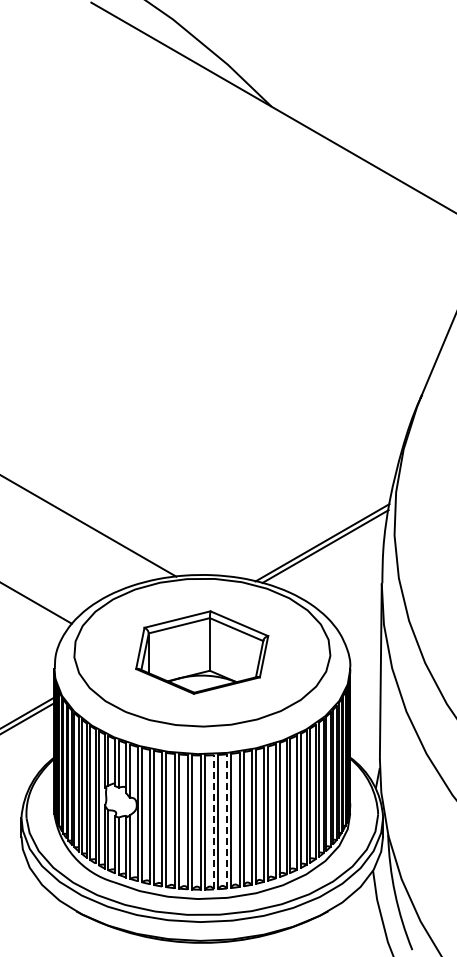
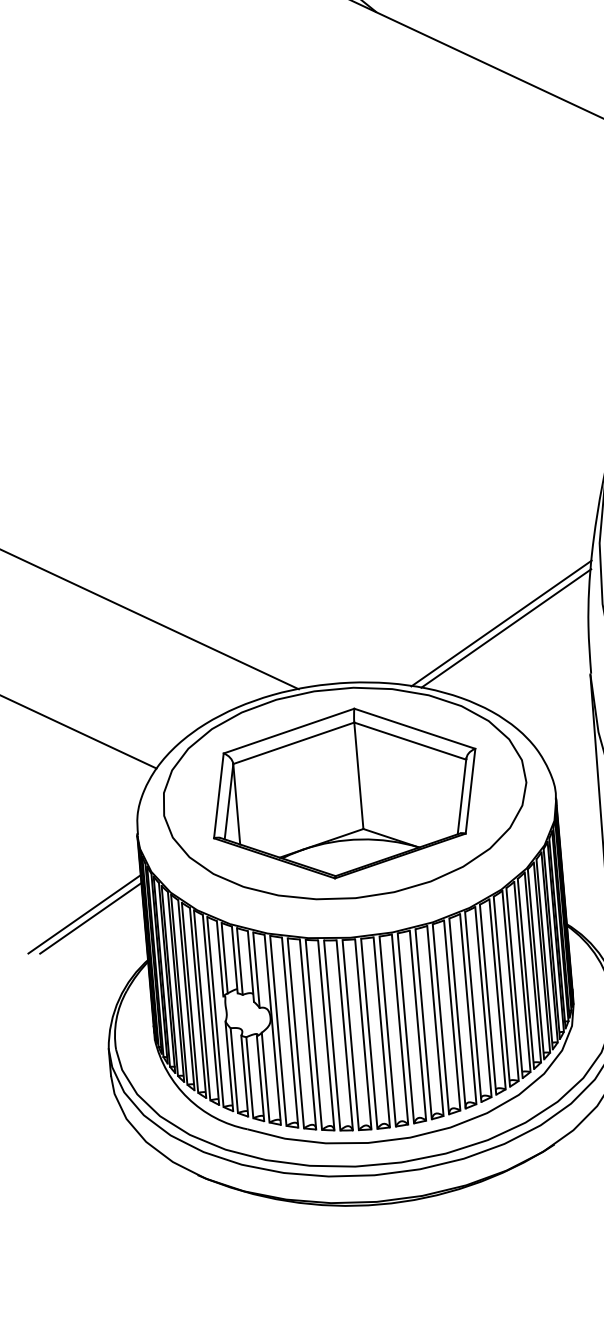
part: (201, 652) -> (343, 793), size x1.43
line: (226, 820) -> (399, 1028), dashed -> solid
line: (213, 821) -> (381, 1031), dashed -> solid

